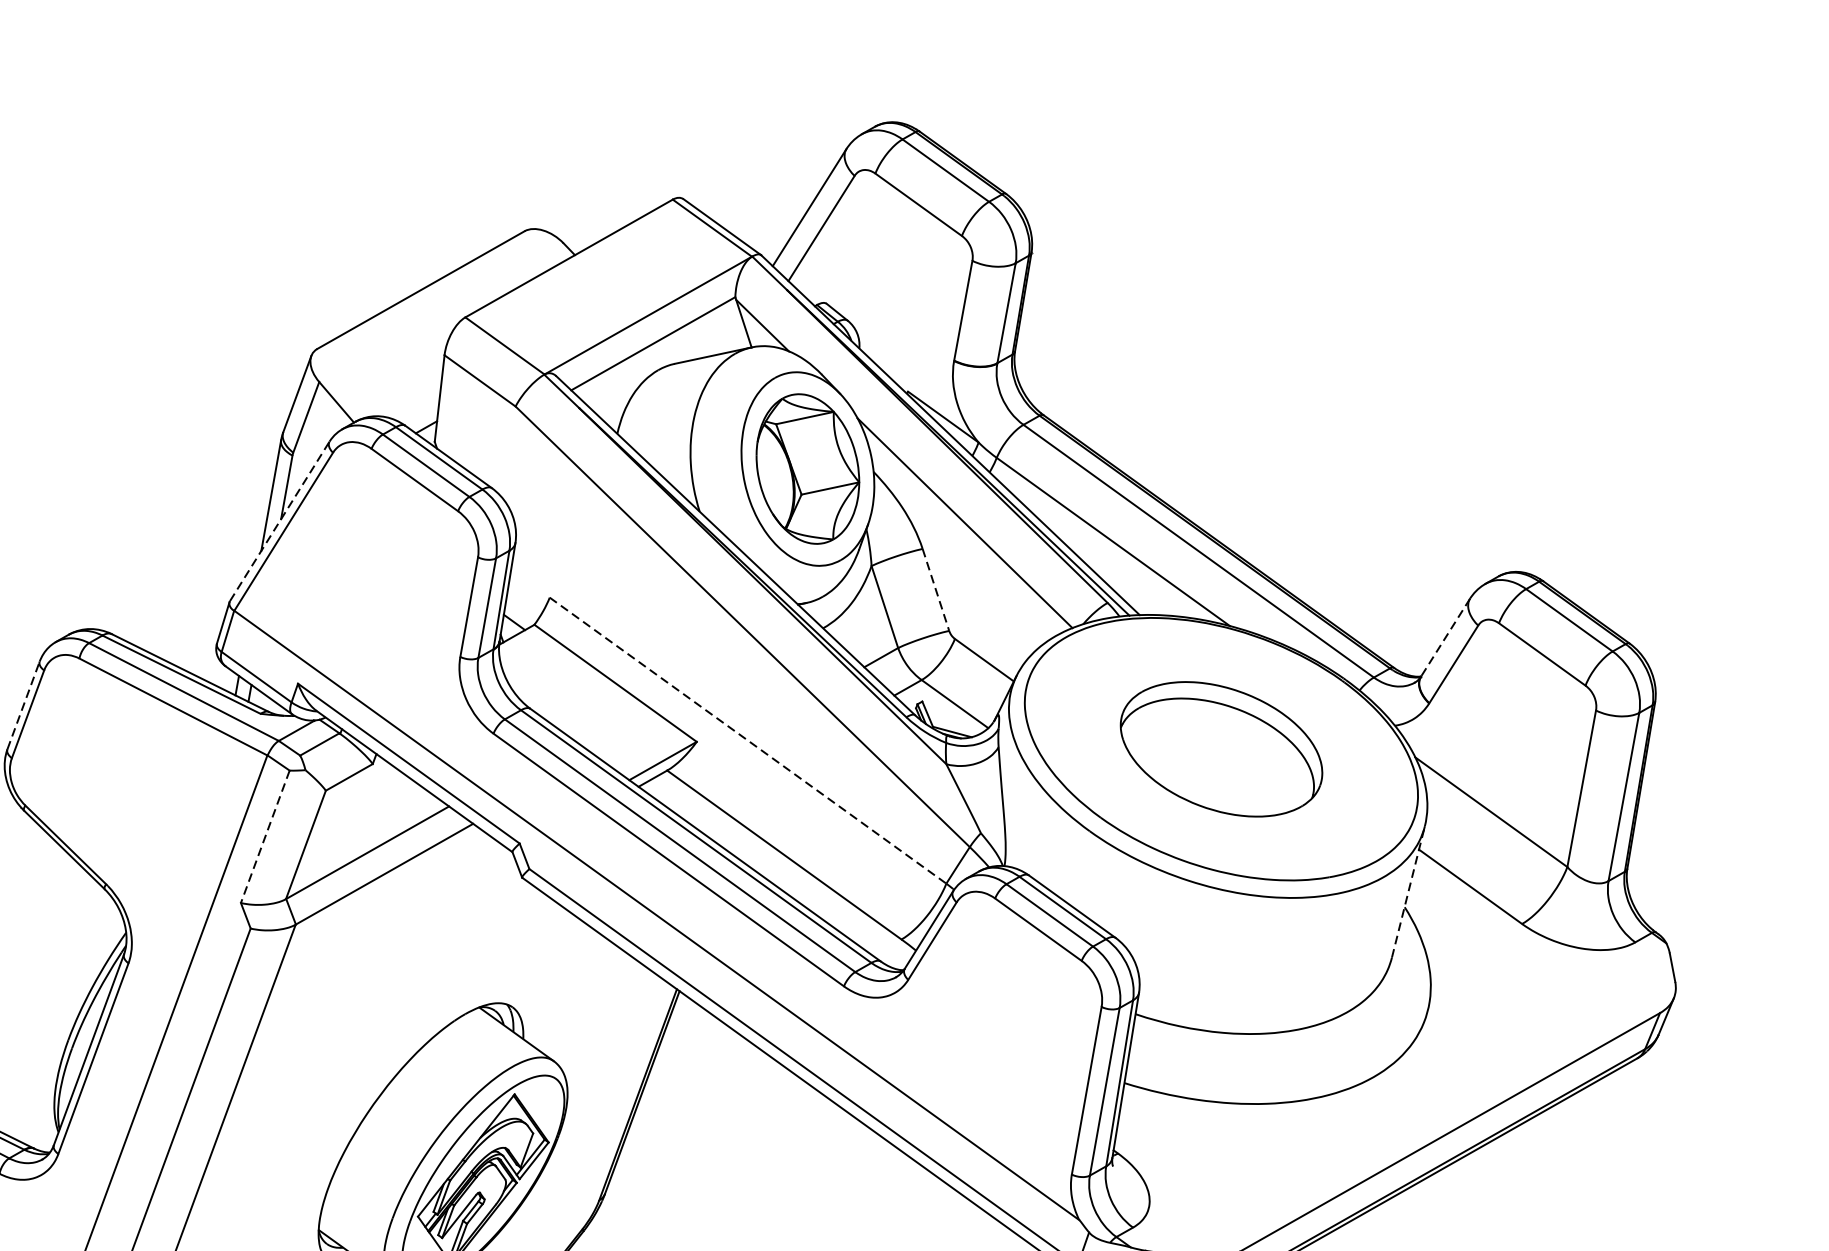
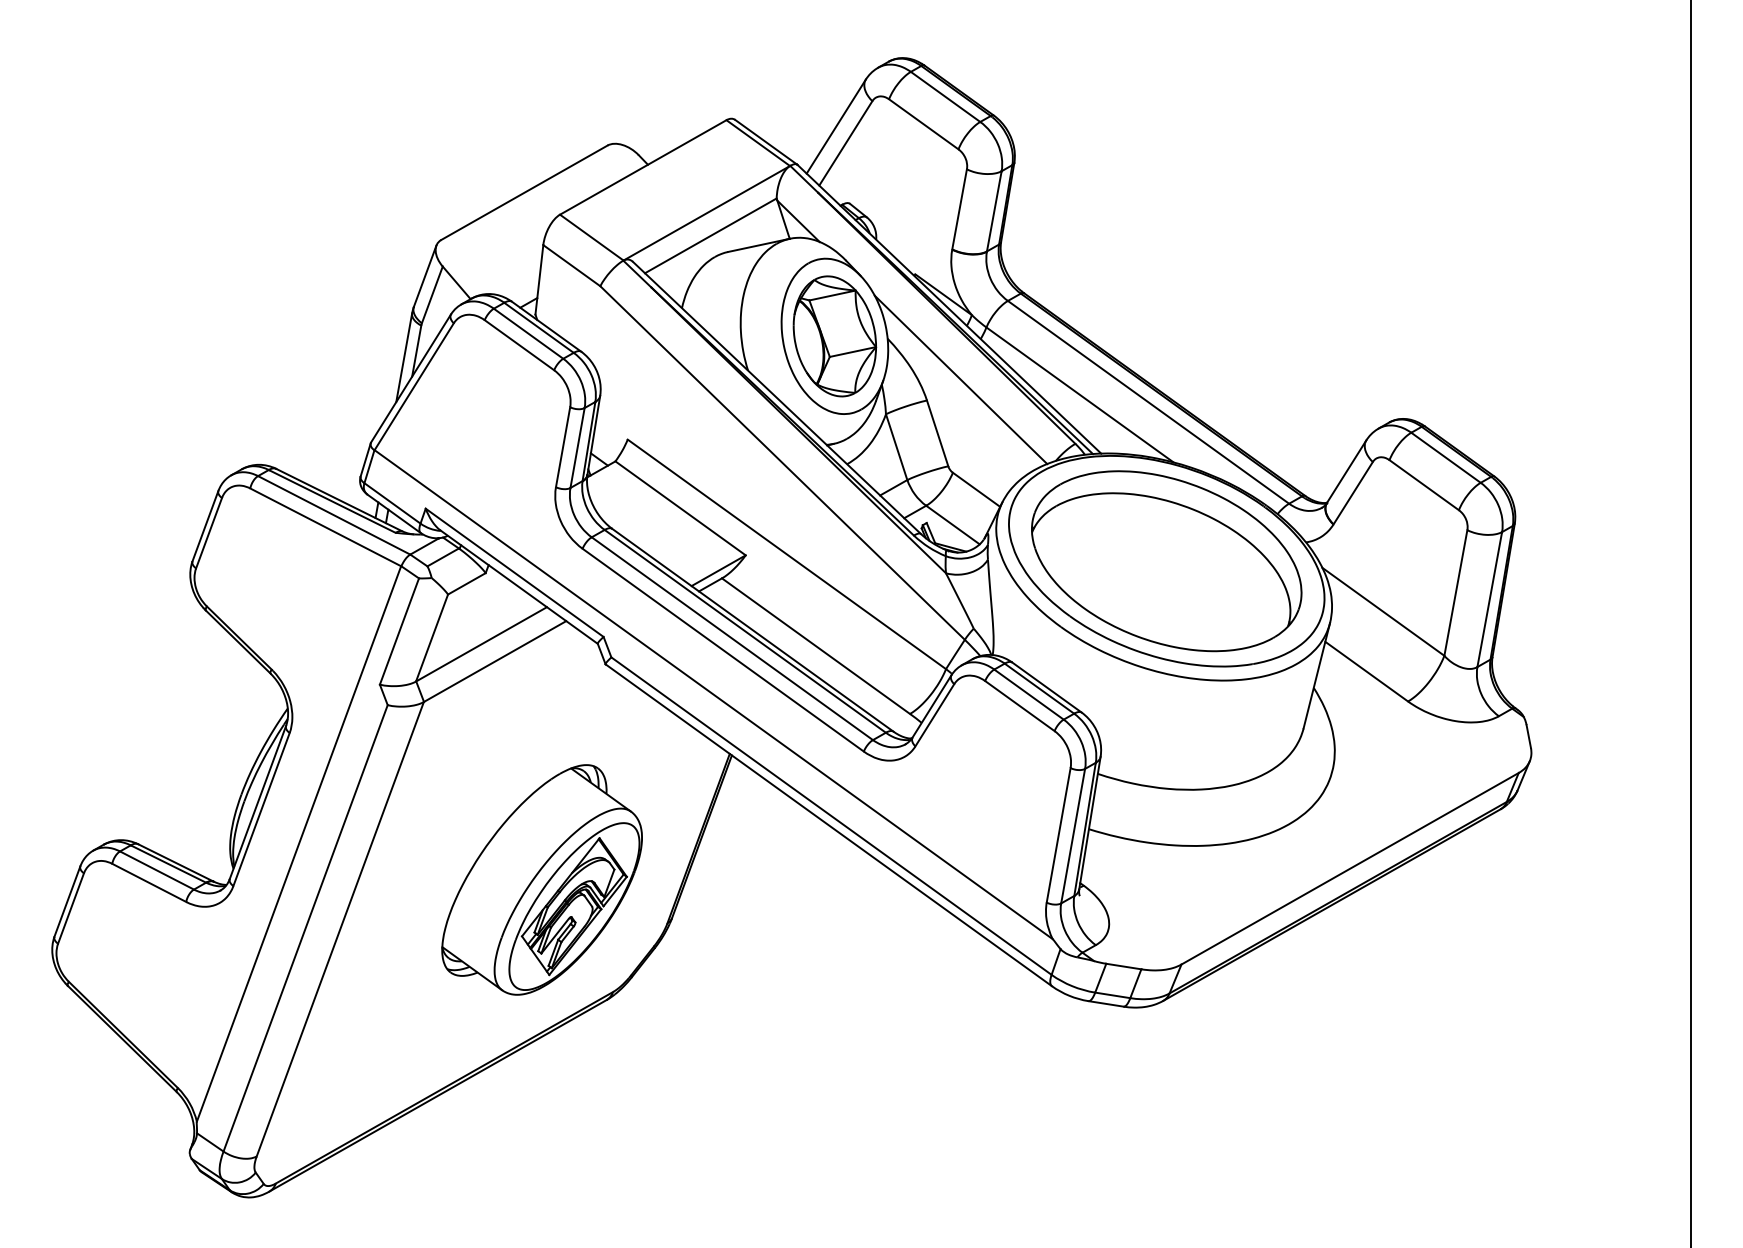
line: (280, 520) -> (411, 377), dashed -> solid
line: (935, 590) -> (937, 433), dashed -> solid
line: (1445, 637) -> (1346, 471), dashed -> solid
line: (23, 704) -> (205, 525), dashed -> solid
line: (748, 740) -> (787, 554), dashed -> solid
part: (1221, 749) -> (1166, 561), size x1.67
line: (265, 836) -> (399, 631), dashed -> solid
line: (1408, 891) -> (1316, 675), dashed -> solid

